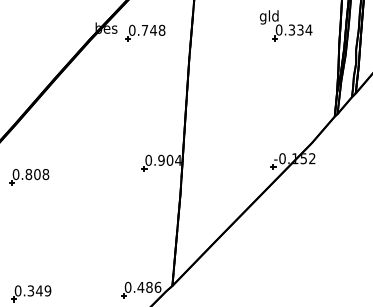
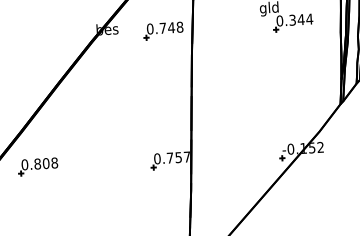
text: (299, 29) -> (300, 19), 0.334 -> 0.344
part: (145, 32) -> (163, 30), moved
text: (169, 159) -> (178, 156), 0.904 -> 0.757
part: (29, 177) -> (38, 167), moved

